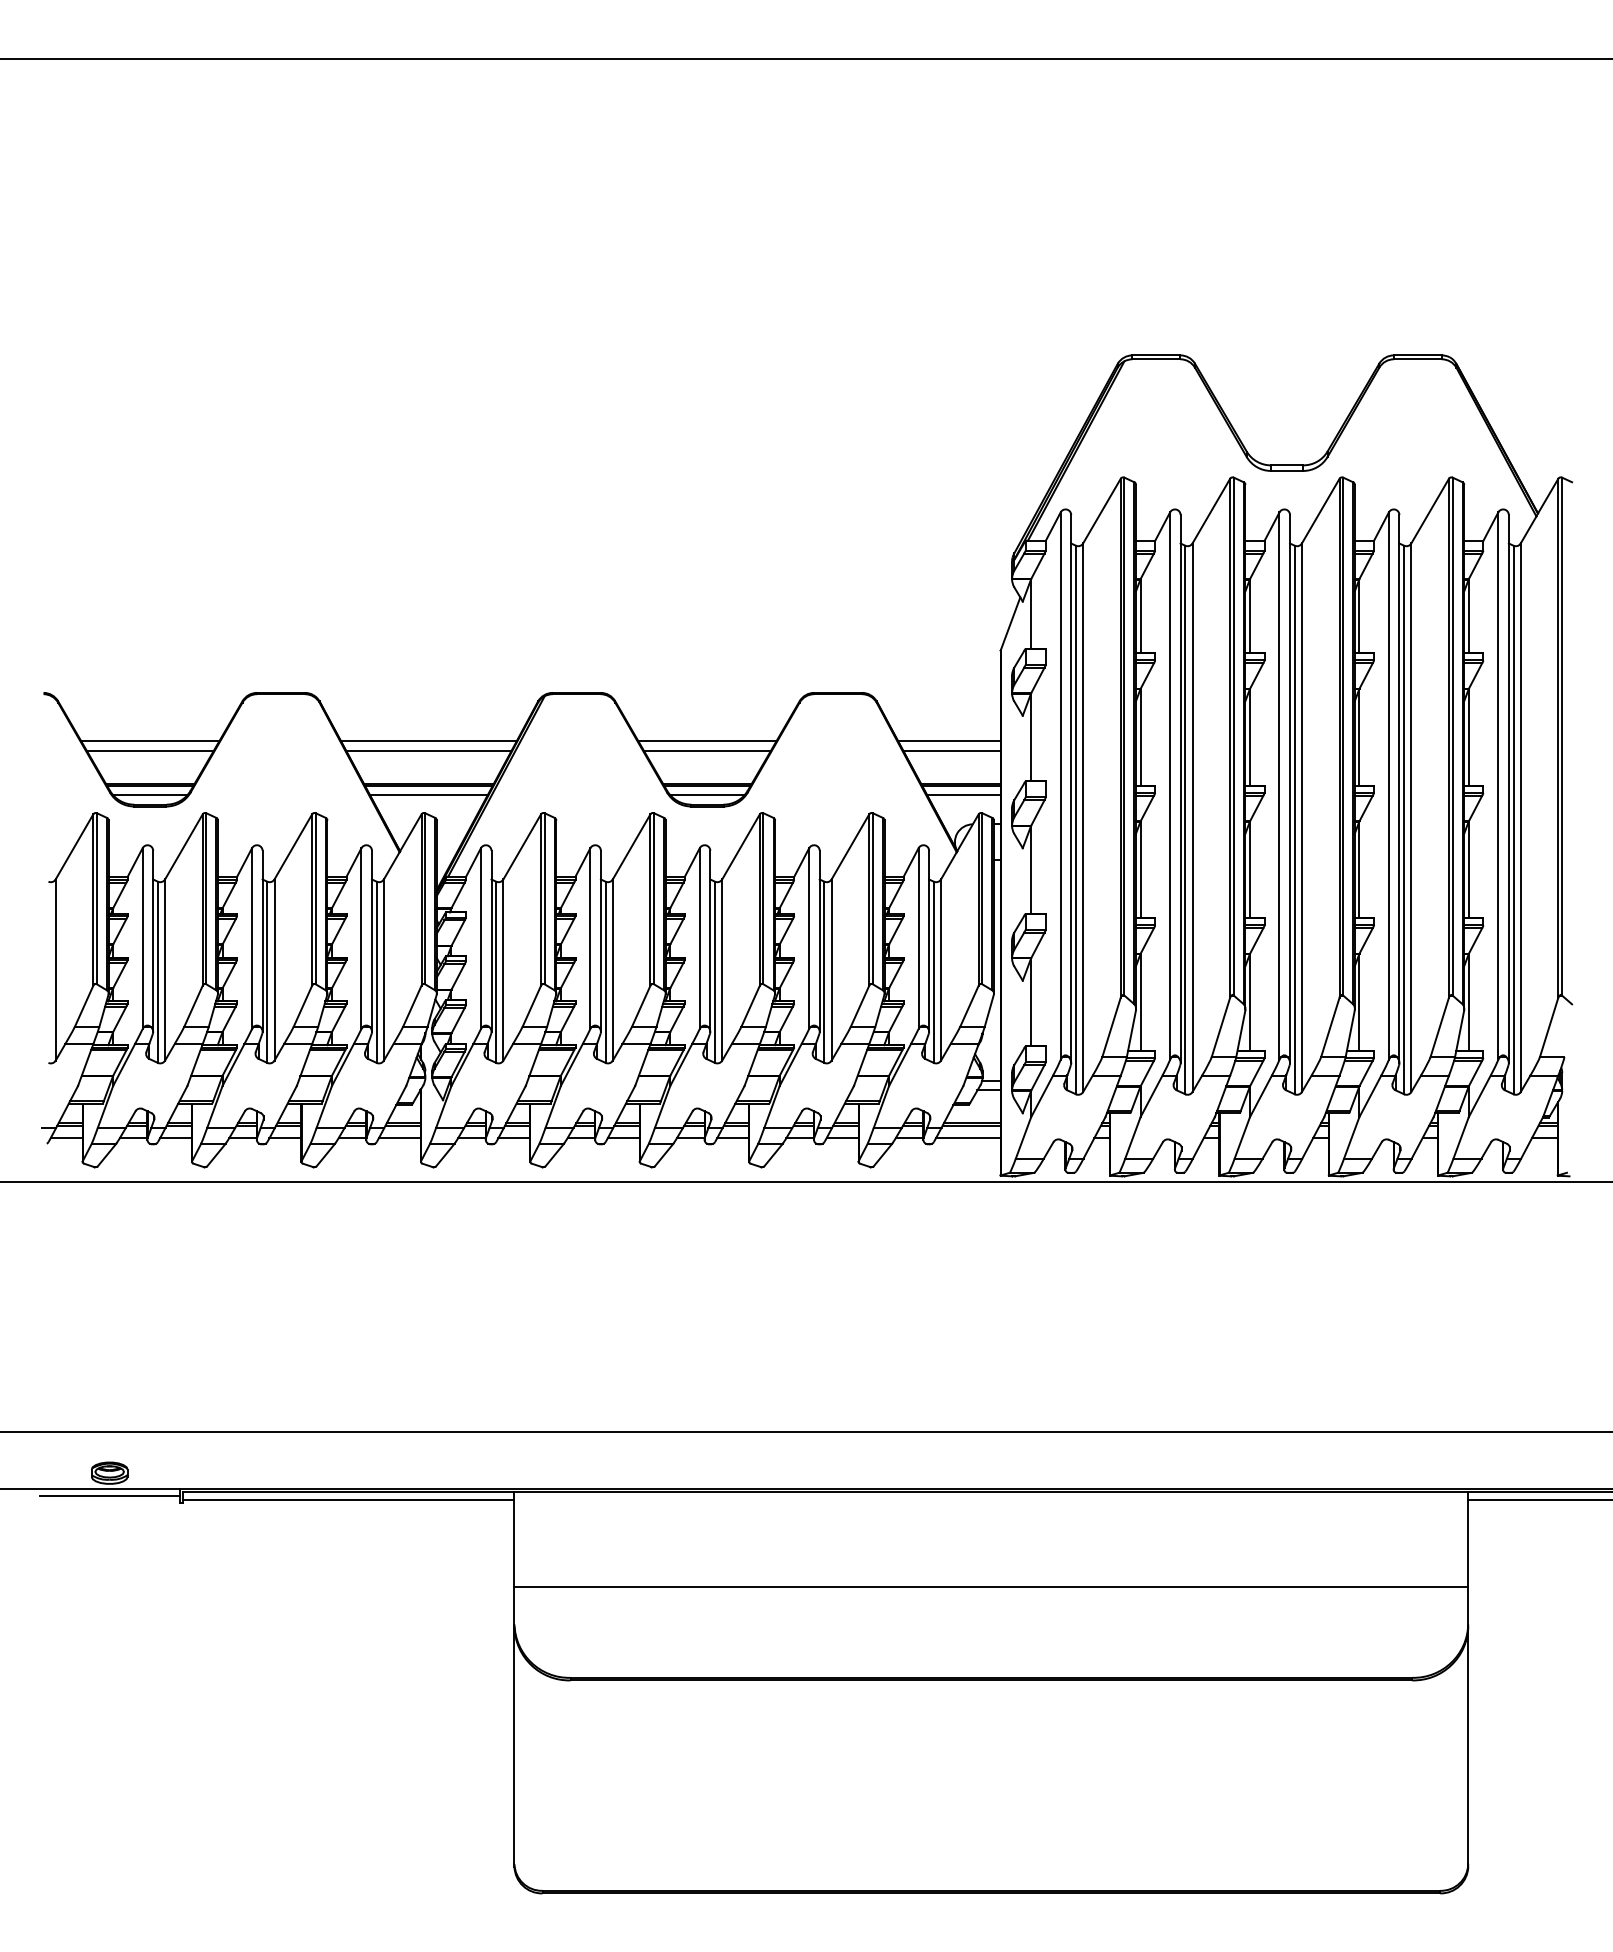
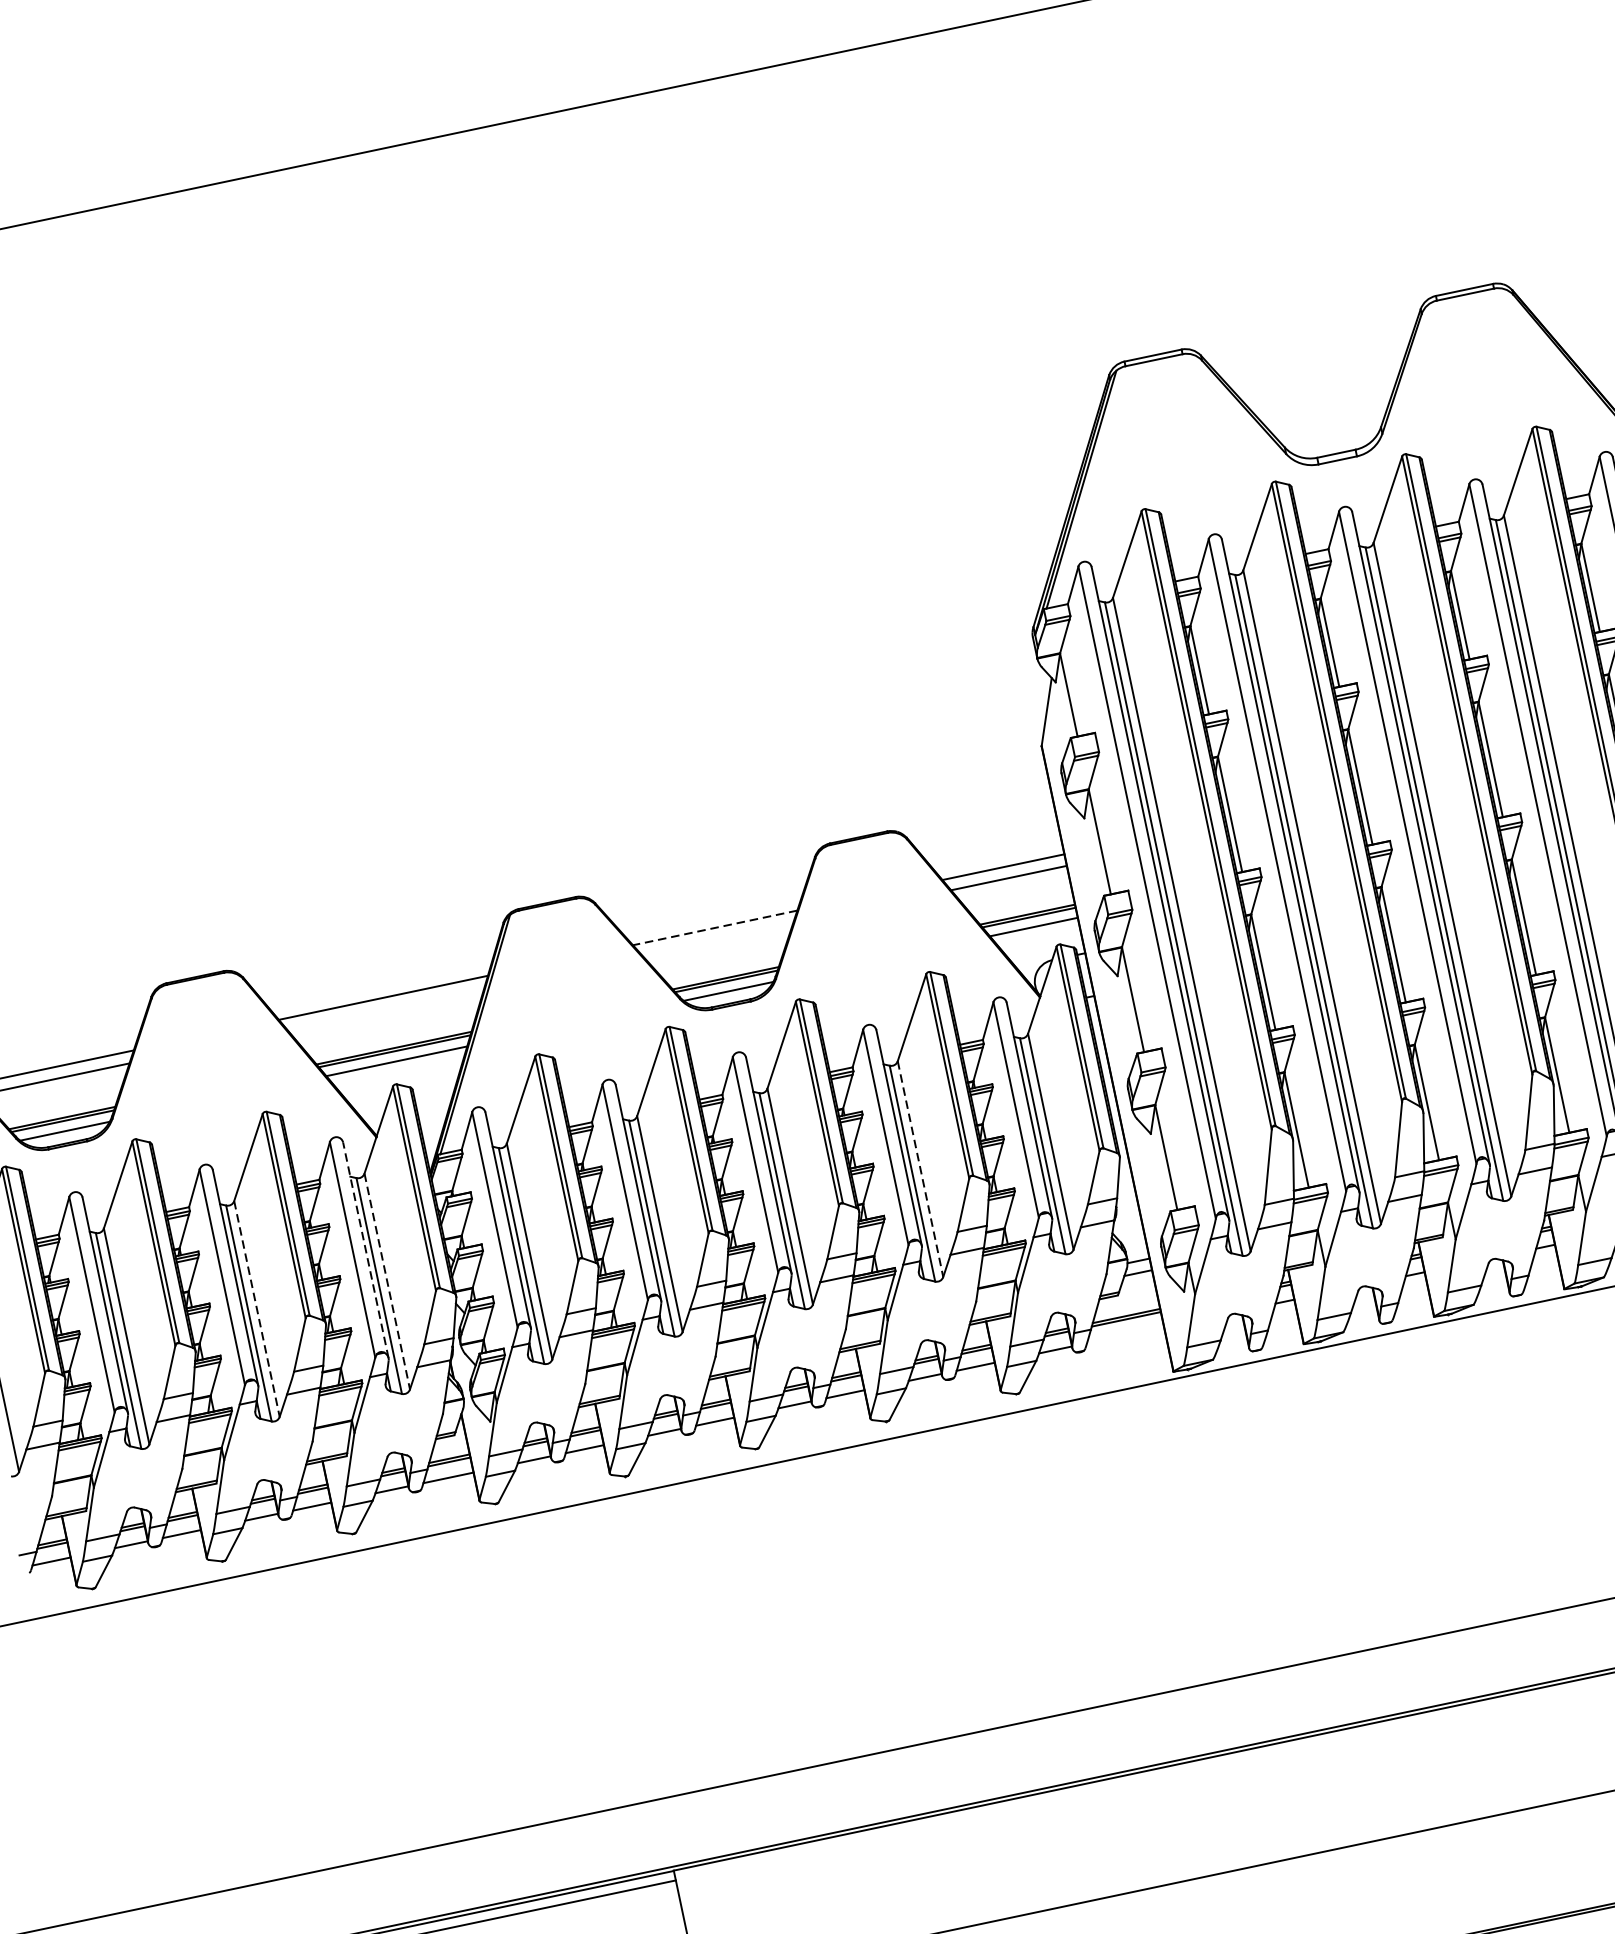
line: (707, 741) -> (715, 928), solid -> dashed
line: (428, 751) -> (385, 1010), removed
line: (707, 751) -> (717, 940), removed
line: (372, 941) -> (366, 1250), solid -> dashed
line: (274, 970) -> (257, 1309), solid -> dashed
line: (383, 970) -> (386, 1282), solid -> dashed
line: (831, 970) -> (920, 1169), solid -> dashed
line: (968, 1138) -> (1125, 1335), removed

